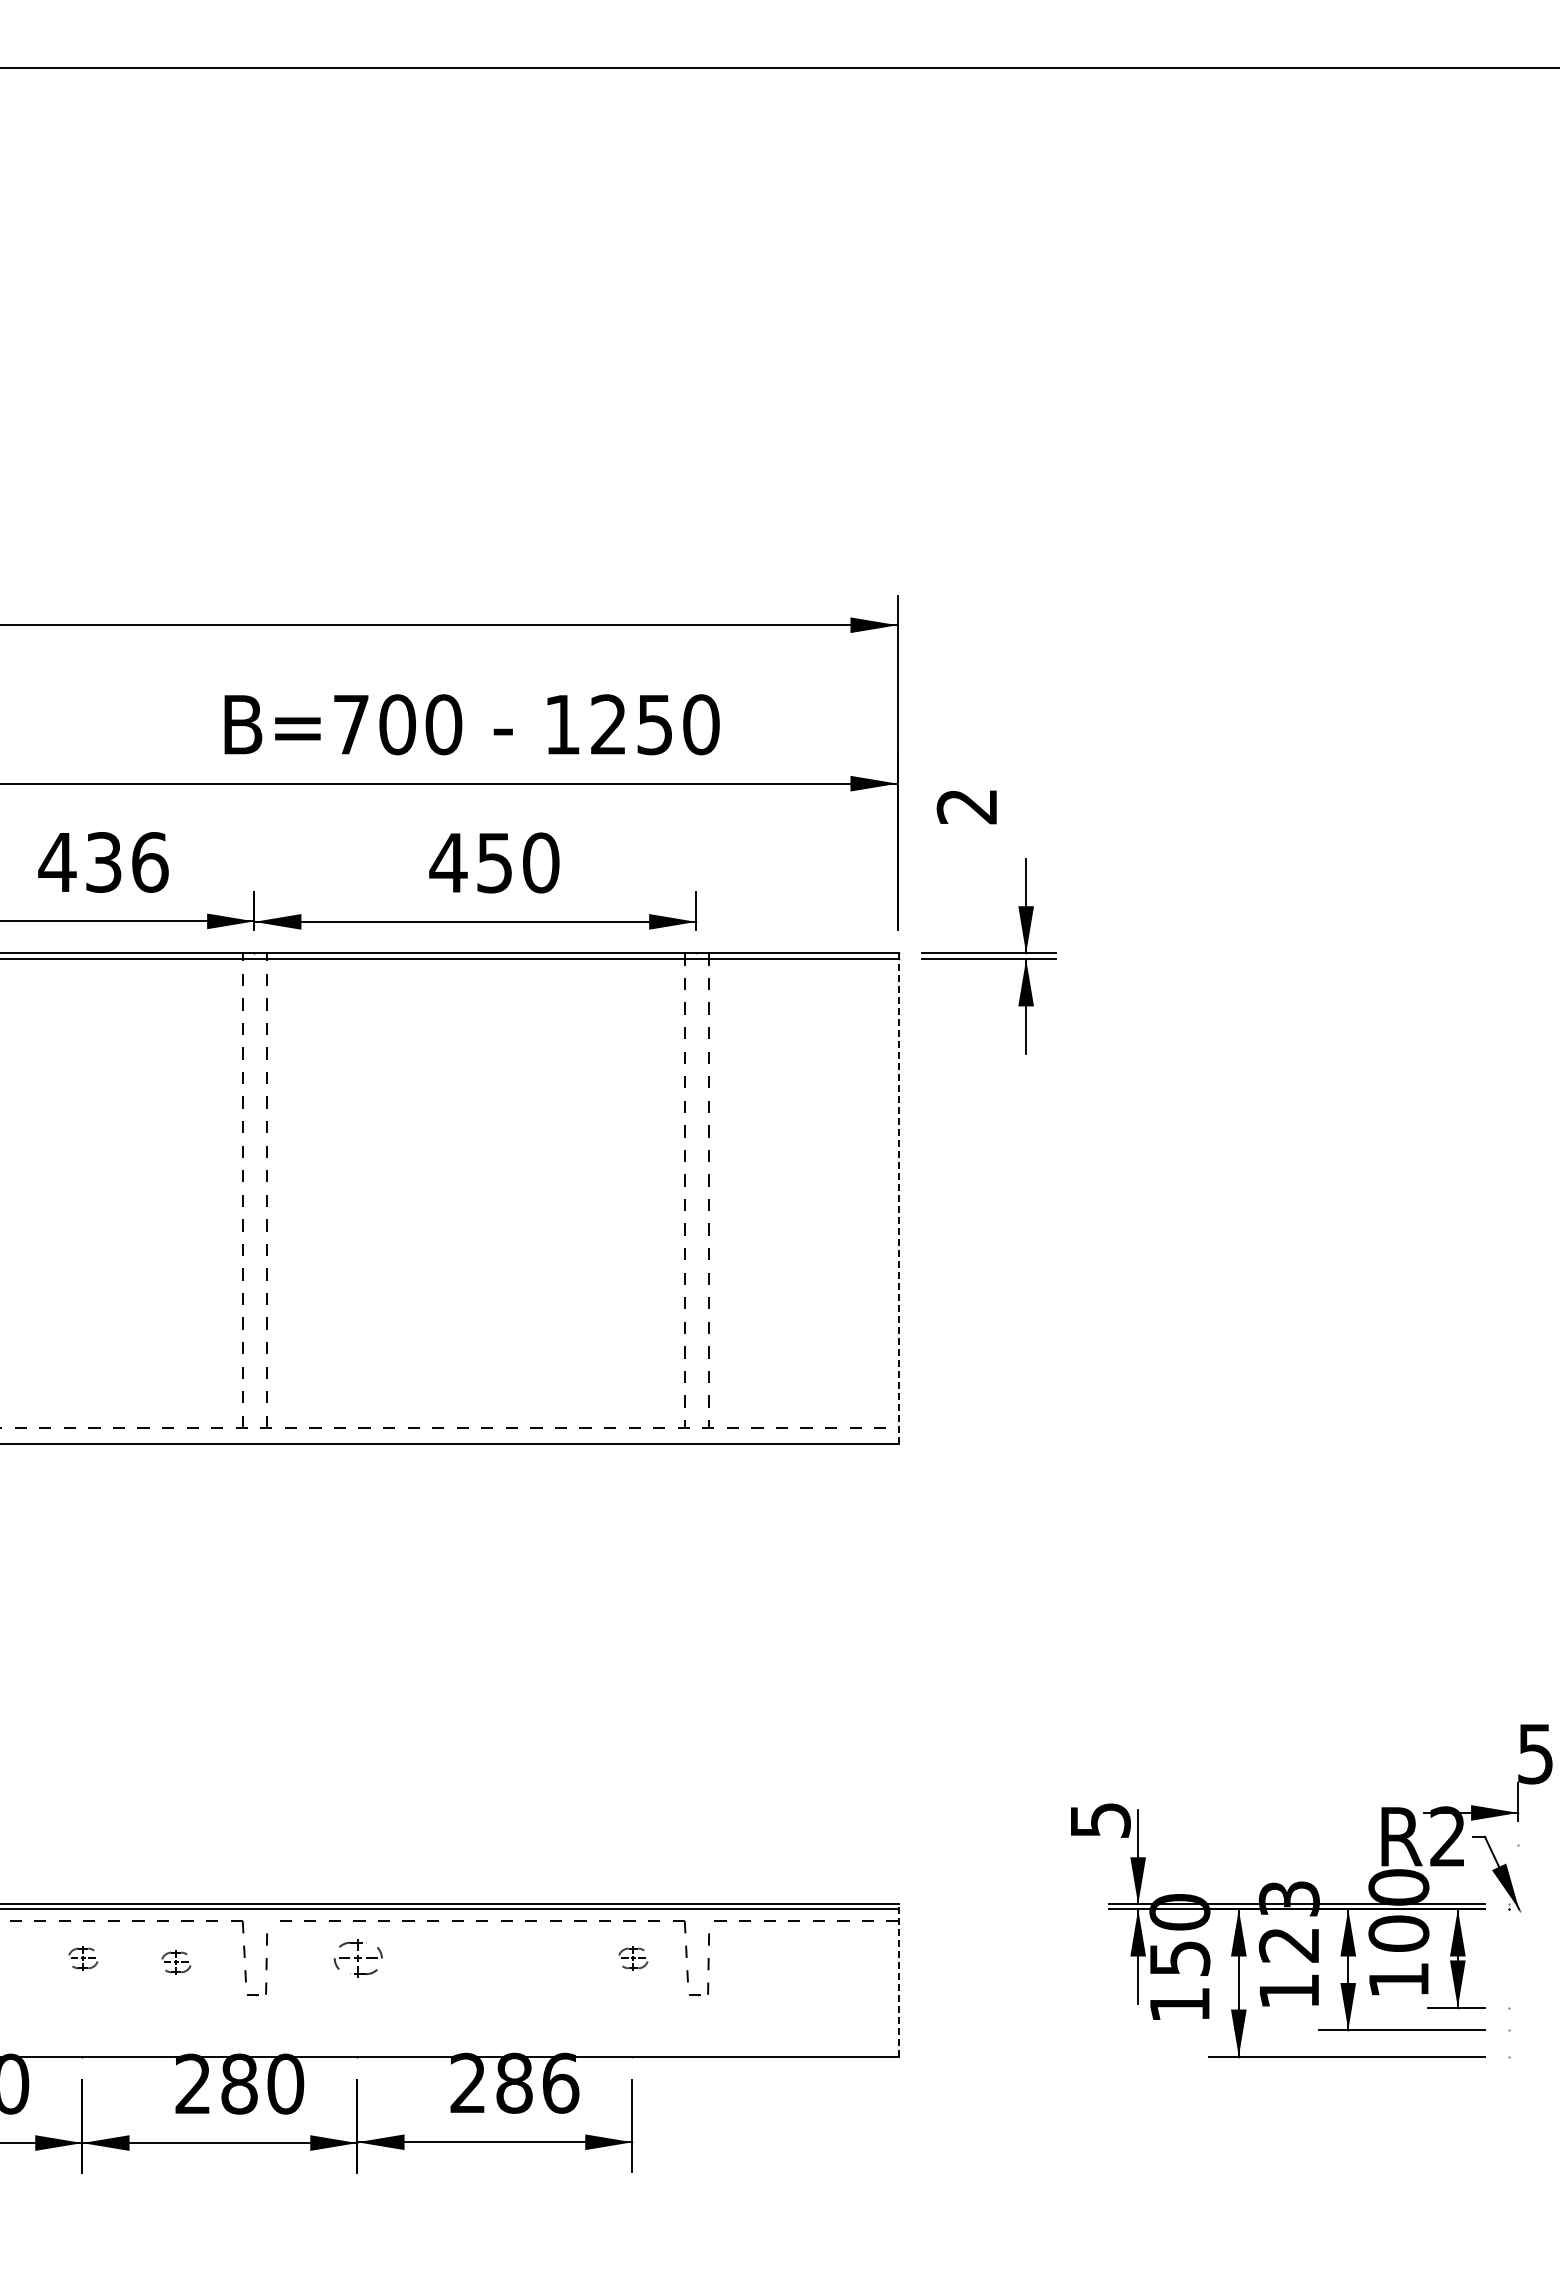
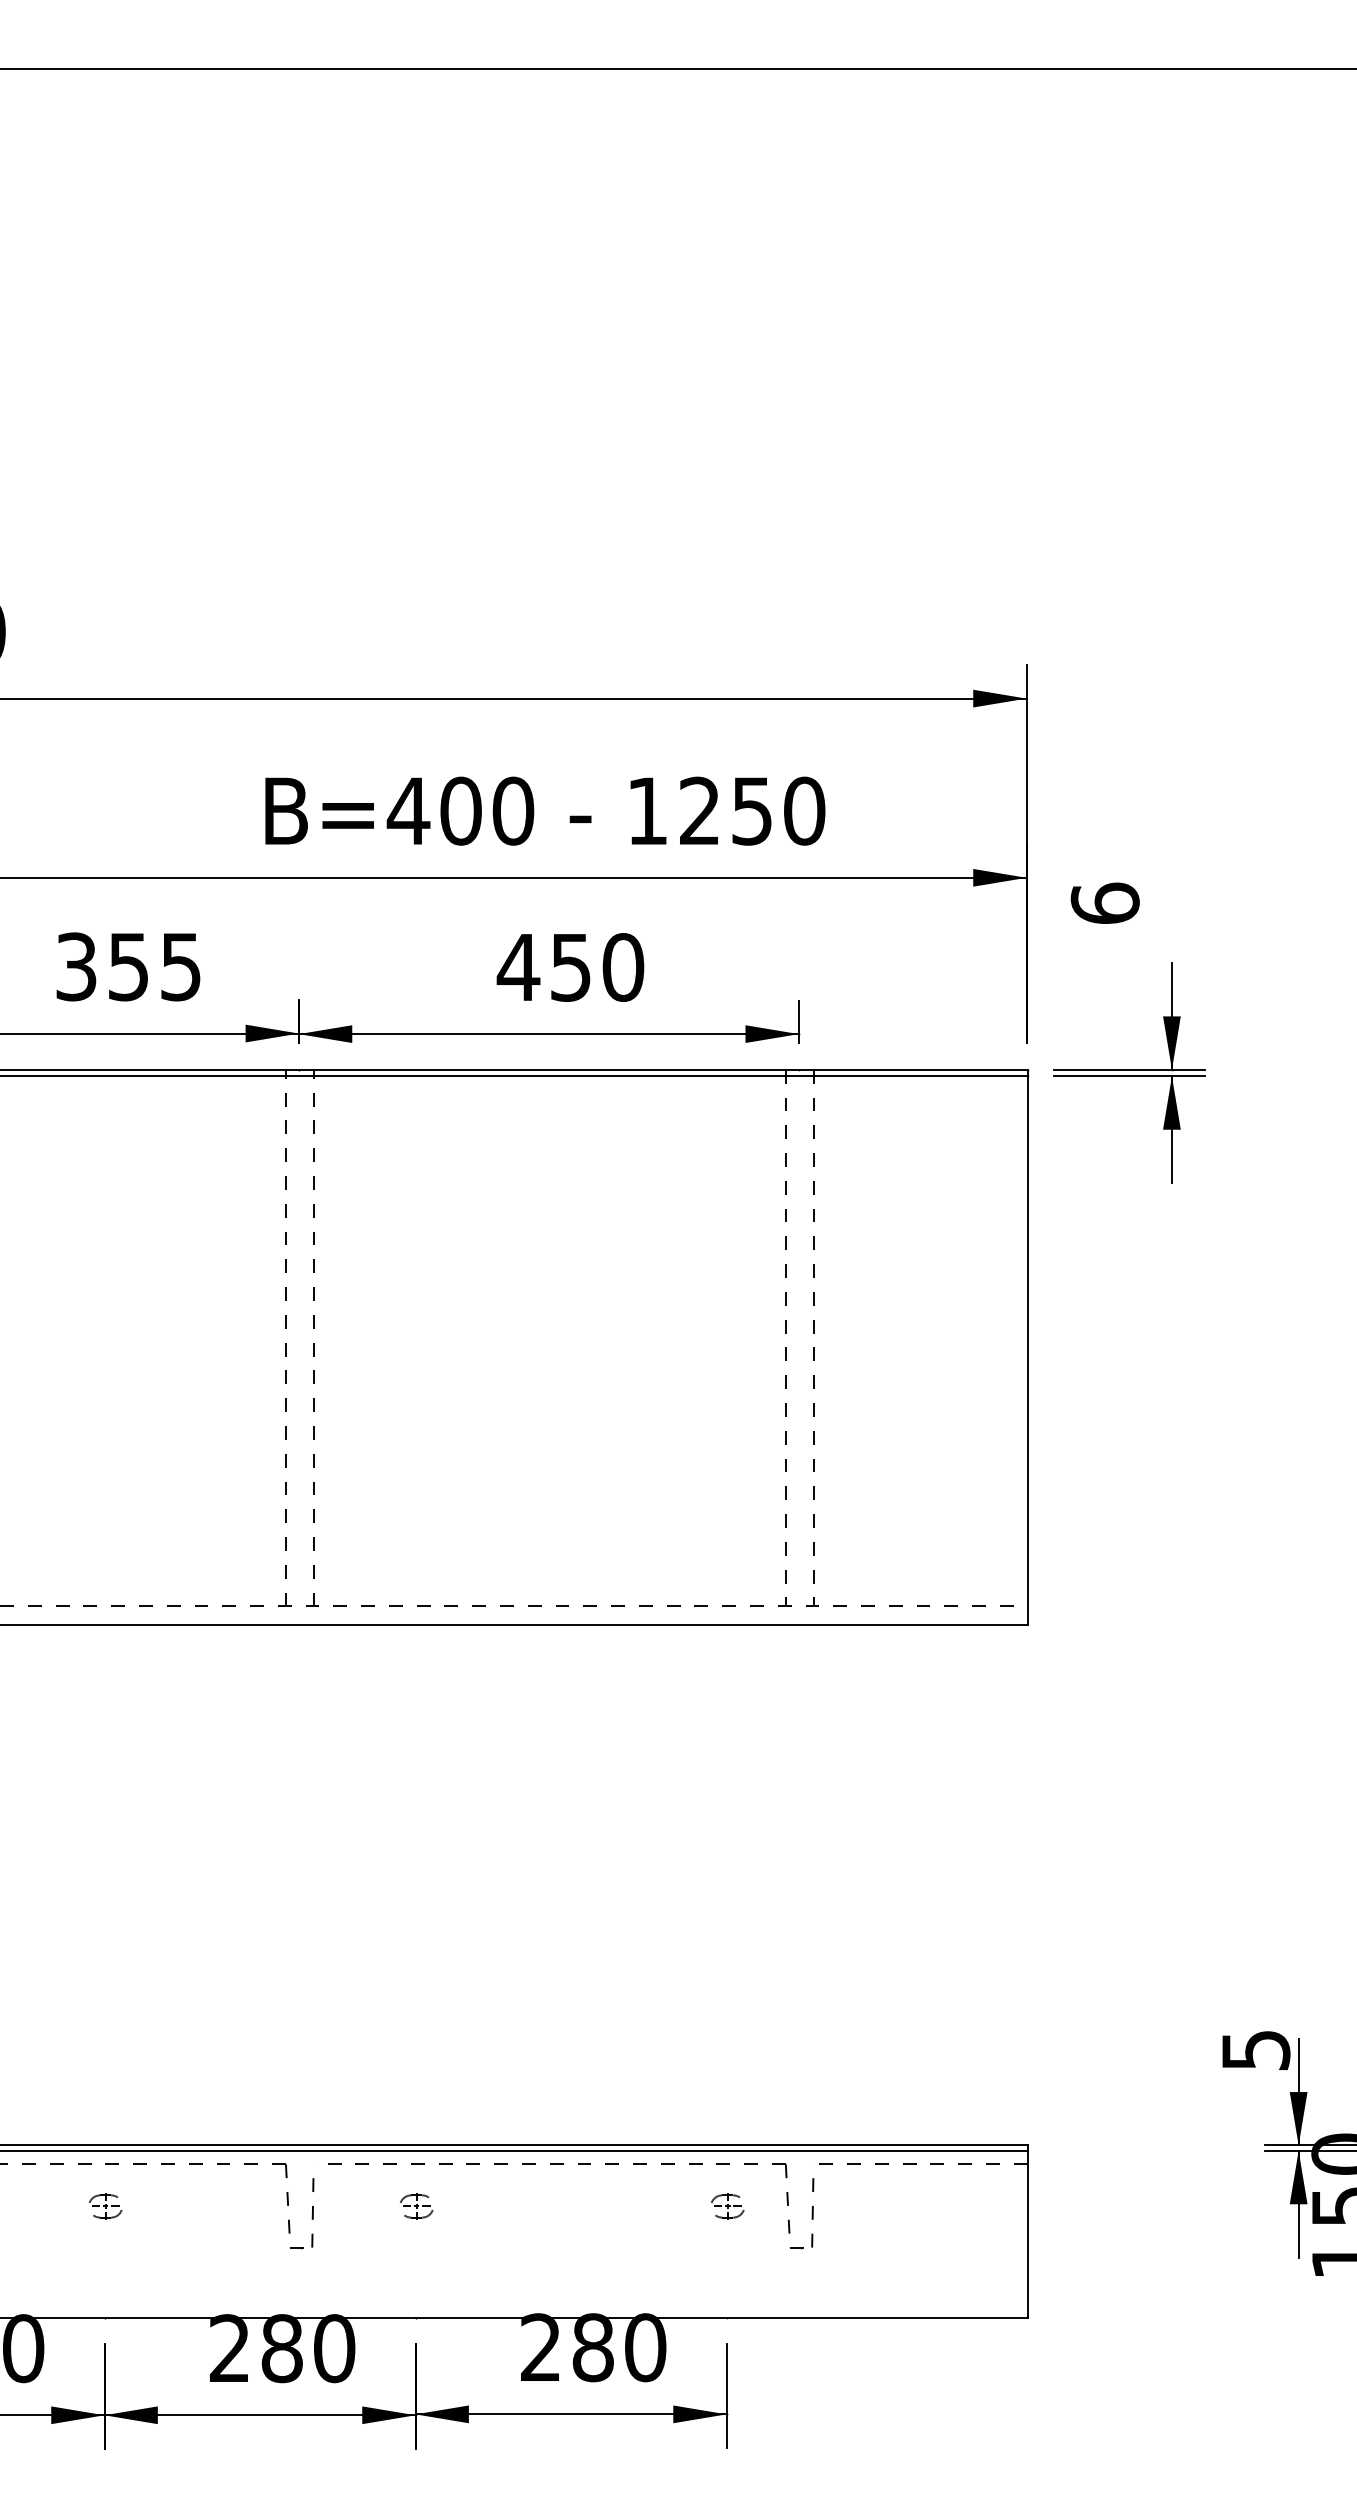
text: (351, 724) -> (408, 810), B=700 -> B=400
text: (966, 806) -> (1104, 903), 2 -> 6
text: (103, 862) -> (128, 966), 436 -> 355
line: (898, 1198) -> (1027, 1346), dashed -> solid
part: (358, 1958) -> (416, 2206), size x0.62
part: (176, 1962) -> (210, 2211), removed
line: (898, 1980) -> (1027, 2231), dashed -> solid
text: (560, 2082) -> (645, 2346), 286 -> 280

